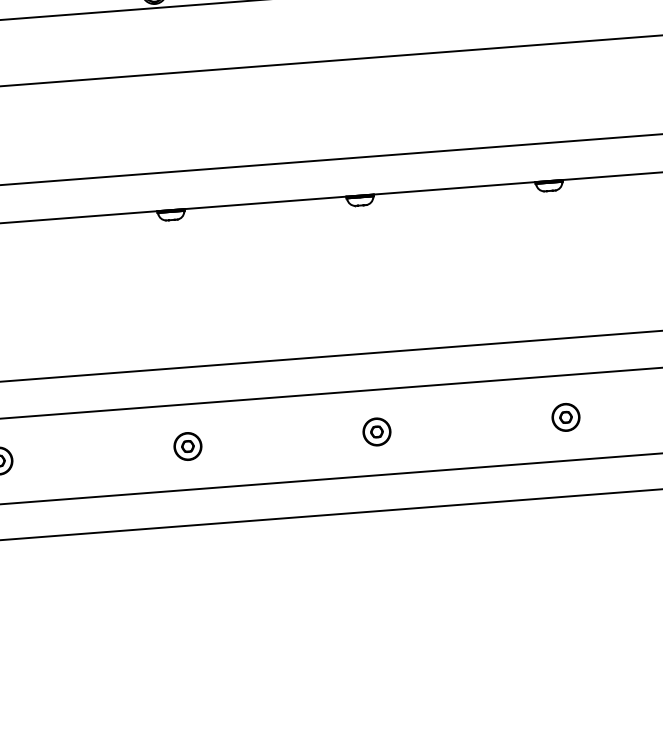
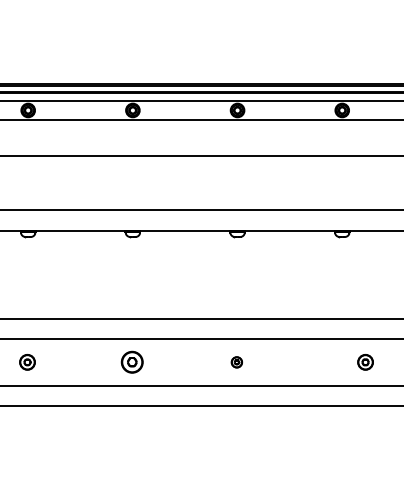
part: (565, 417) -> (365, 362), moved
part: (376, 432) -> (236, 362), size x0.7
part: (186, 446) -> (131, 362), size x1.4

